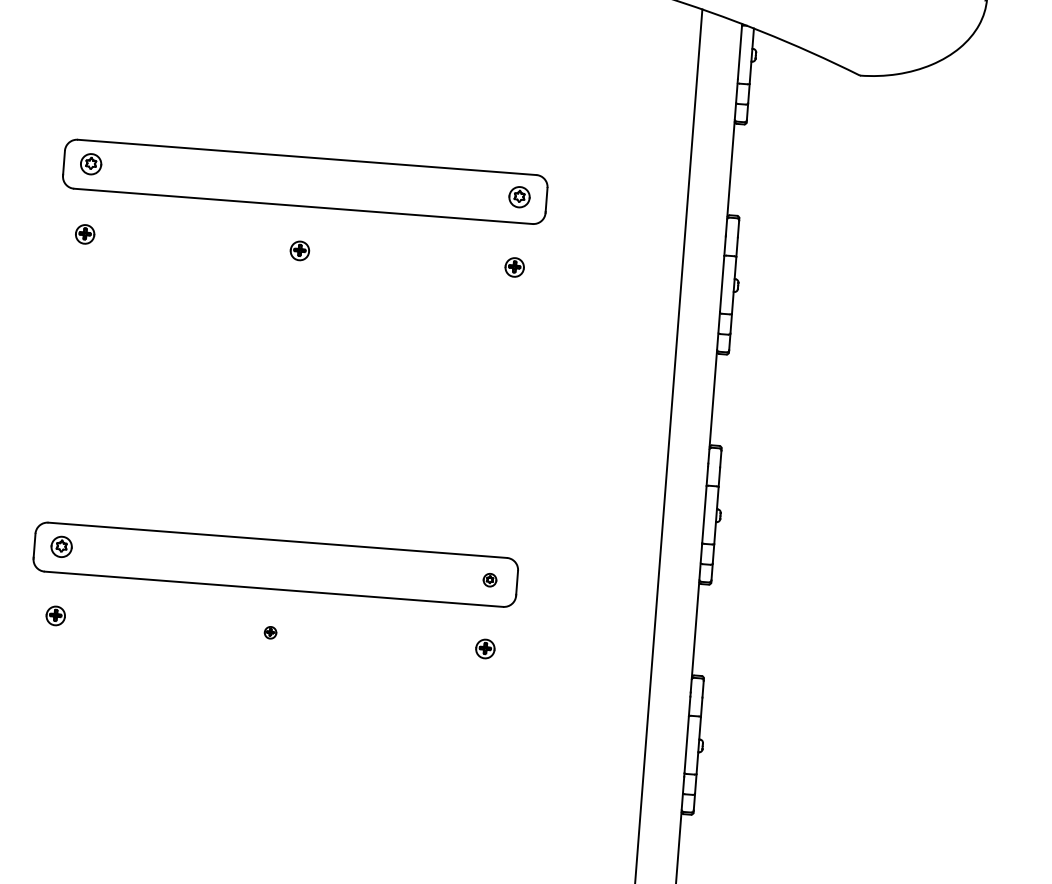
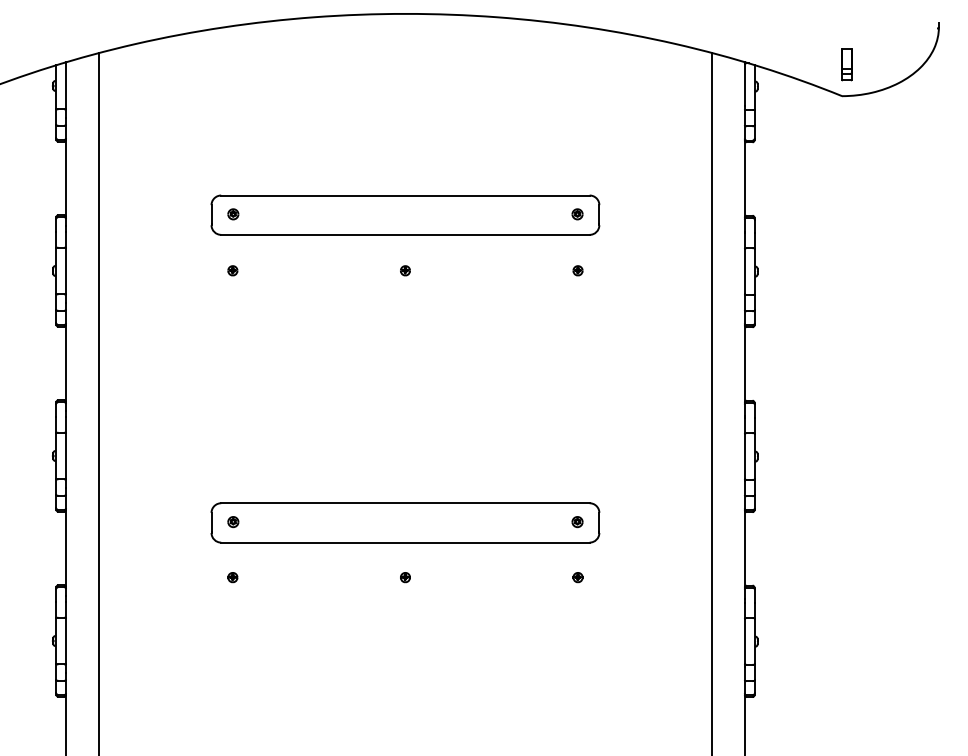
part: (868, 36) -> (846, 64), added
part: (91, 164) -> (233, 214), size x0.62
part: (519, 197) -> (577, 214), size x0.62
part: (84, 234) -> (232, 270), size x0.62
part: (300, 250) -> (405, 270), size x0.62
part: (514, 267) -> (577, 270), size x0.62
part: (61, 547) -> (233, 522), size x0.62
part: (55, 616) -> (232, 577), size x0.62
part: (484, 649) -> (577, 577), size x0.62

